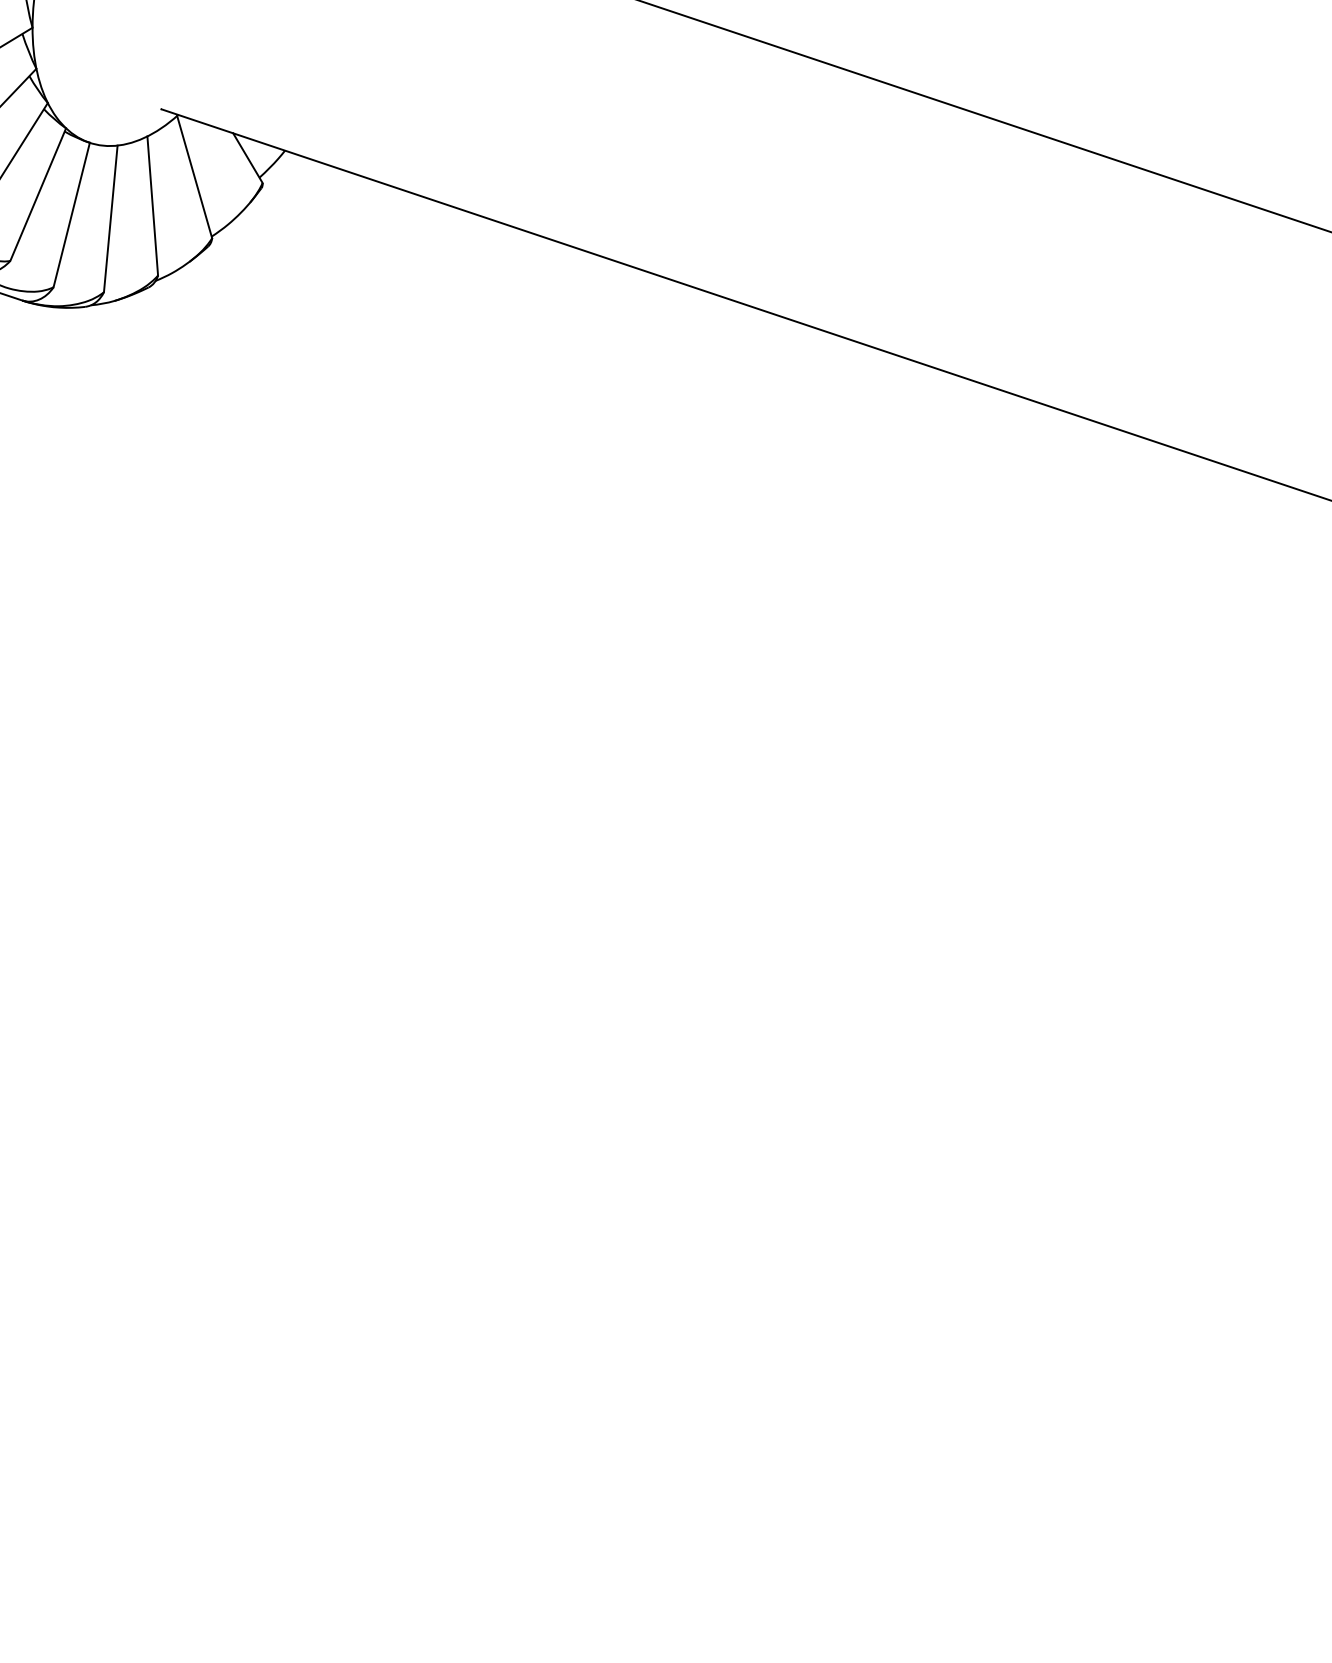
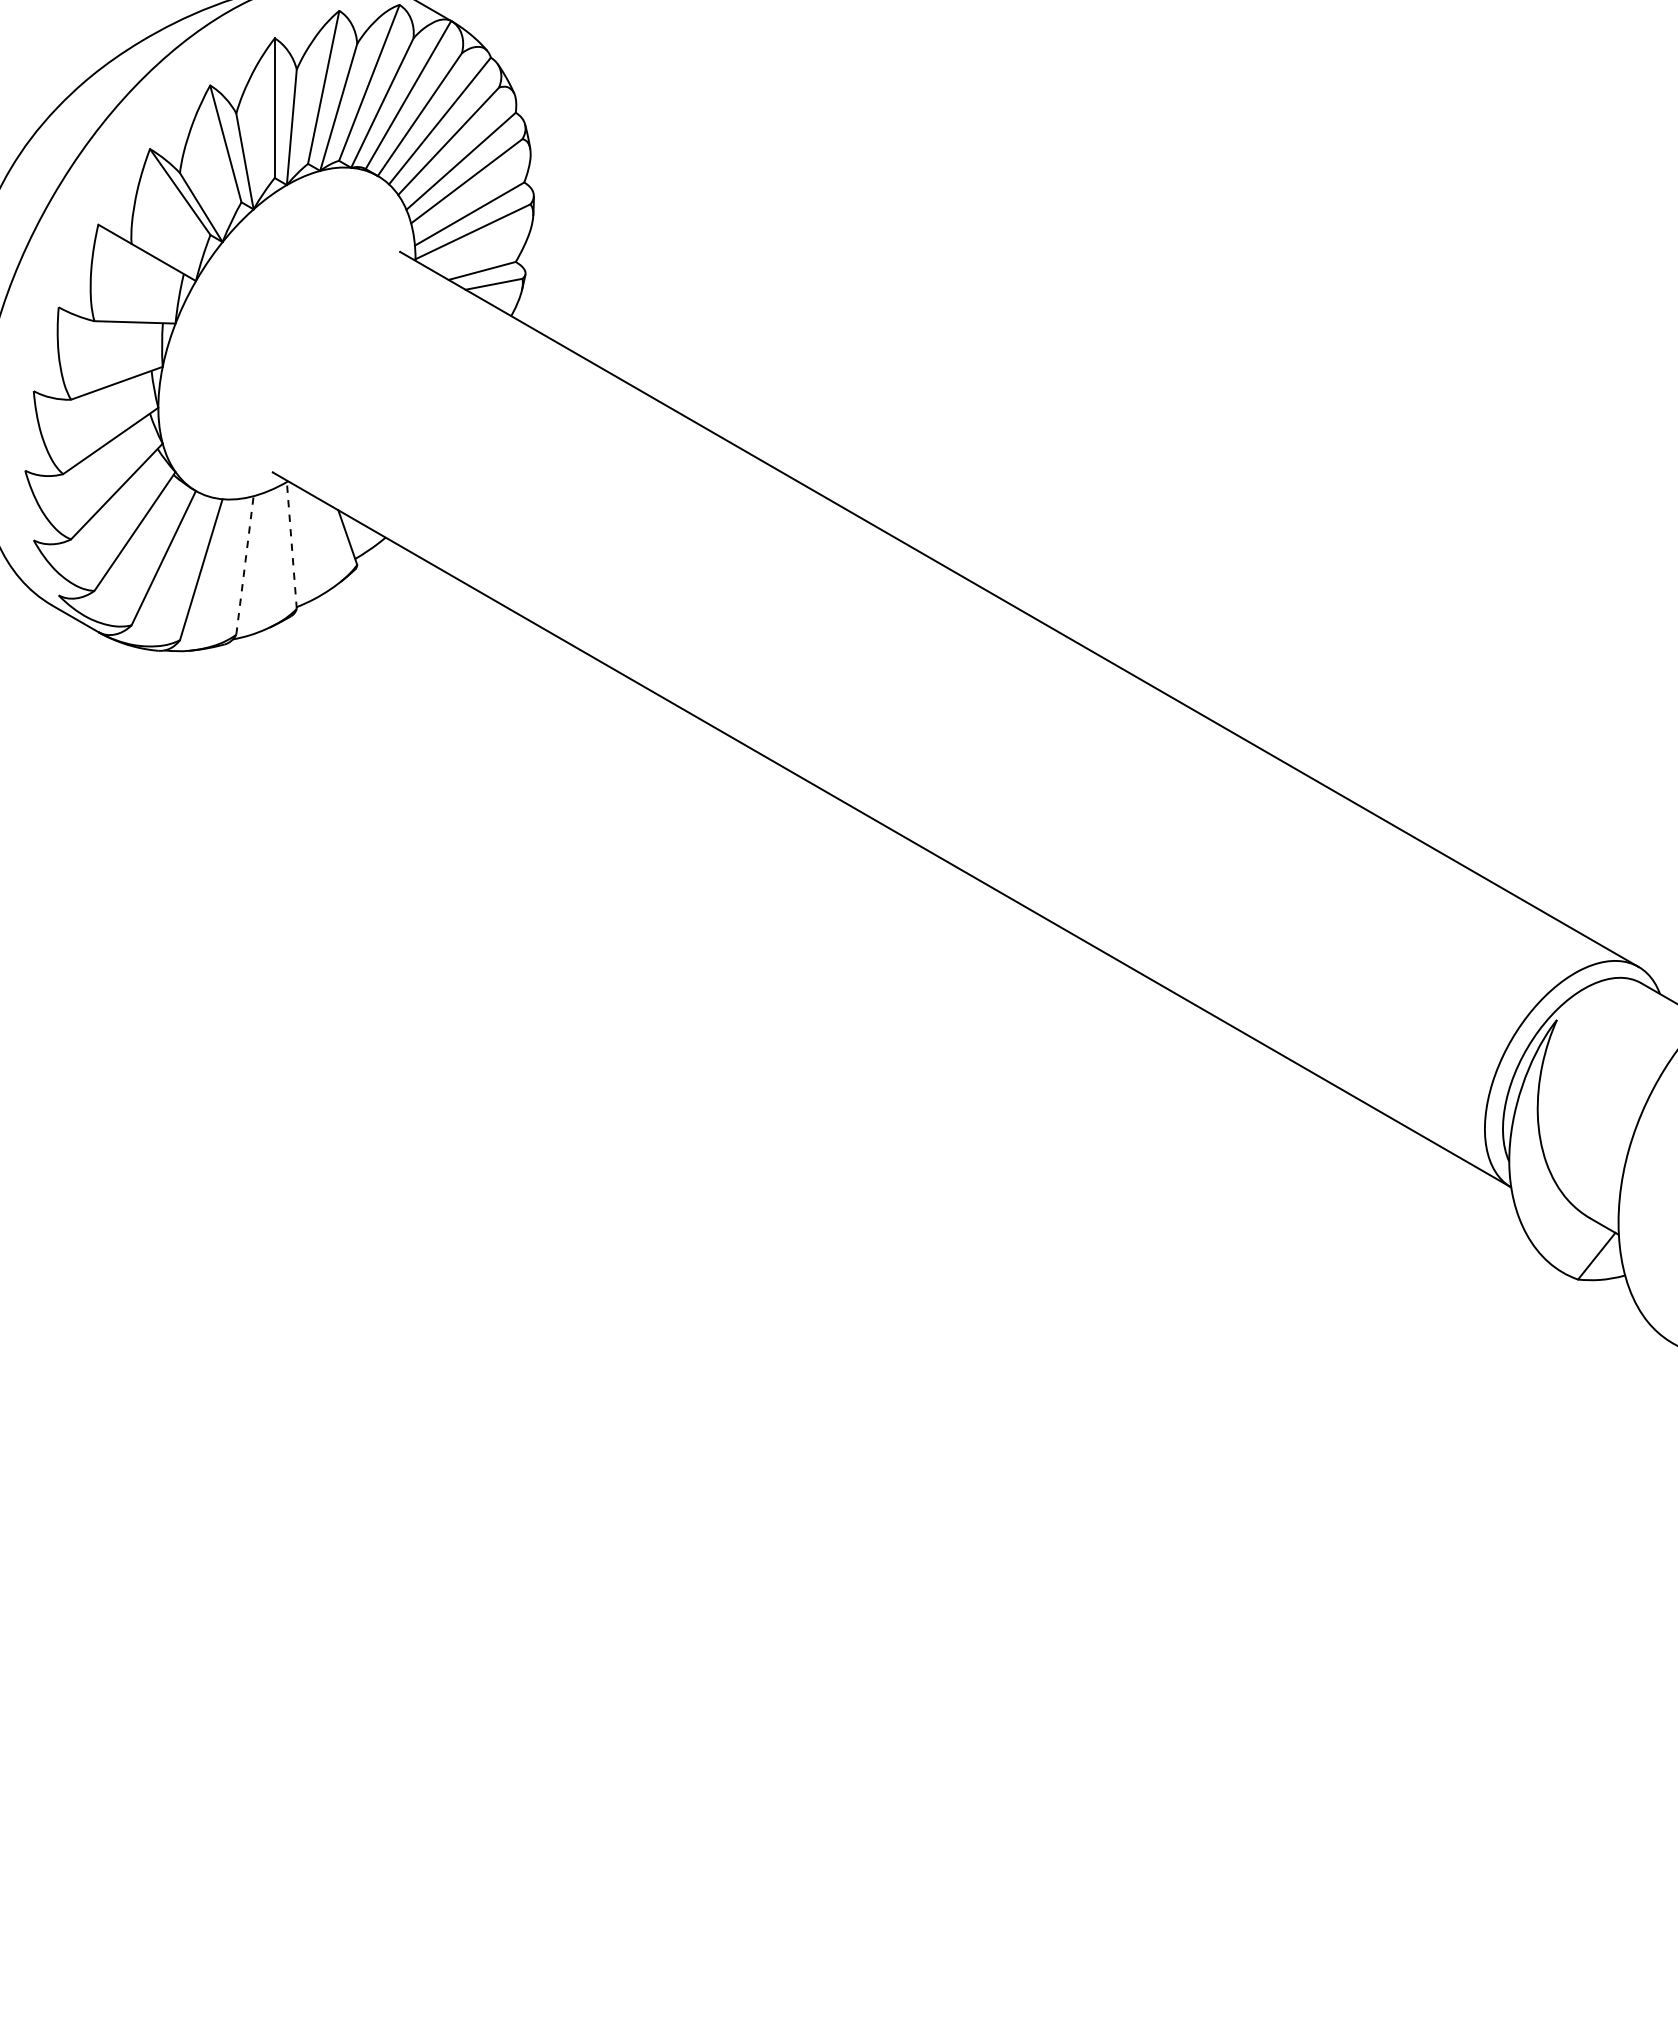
line: (194, 177) -> (291, 545), solid -> dashed
line: (152, 206) -> (244, 565), solid -> dashed

